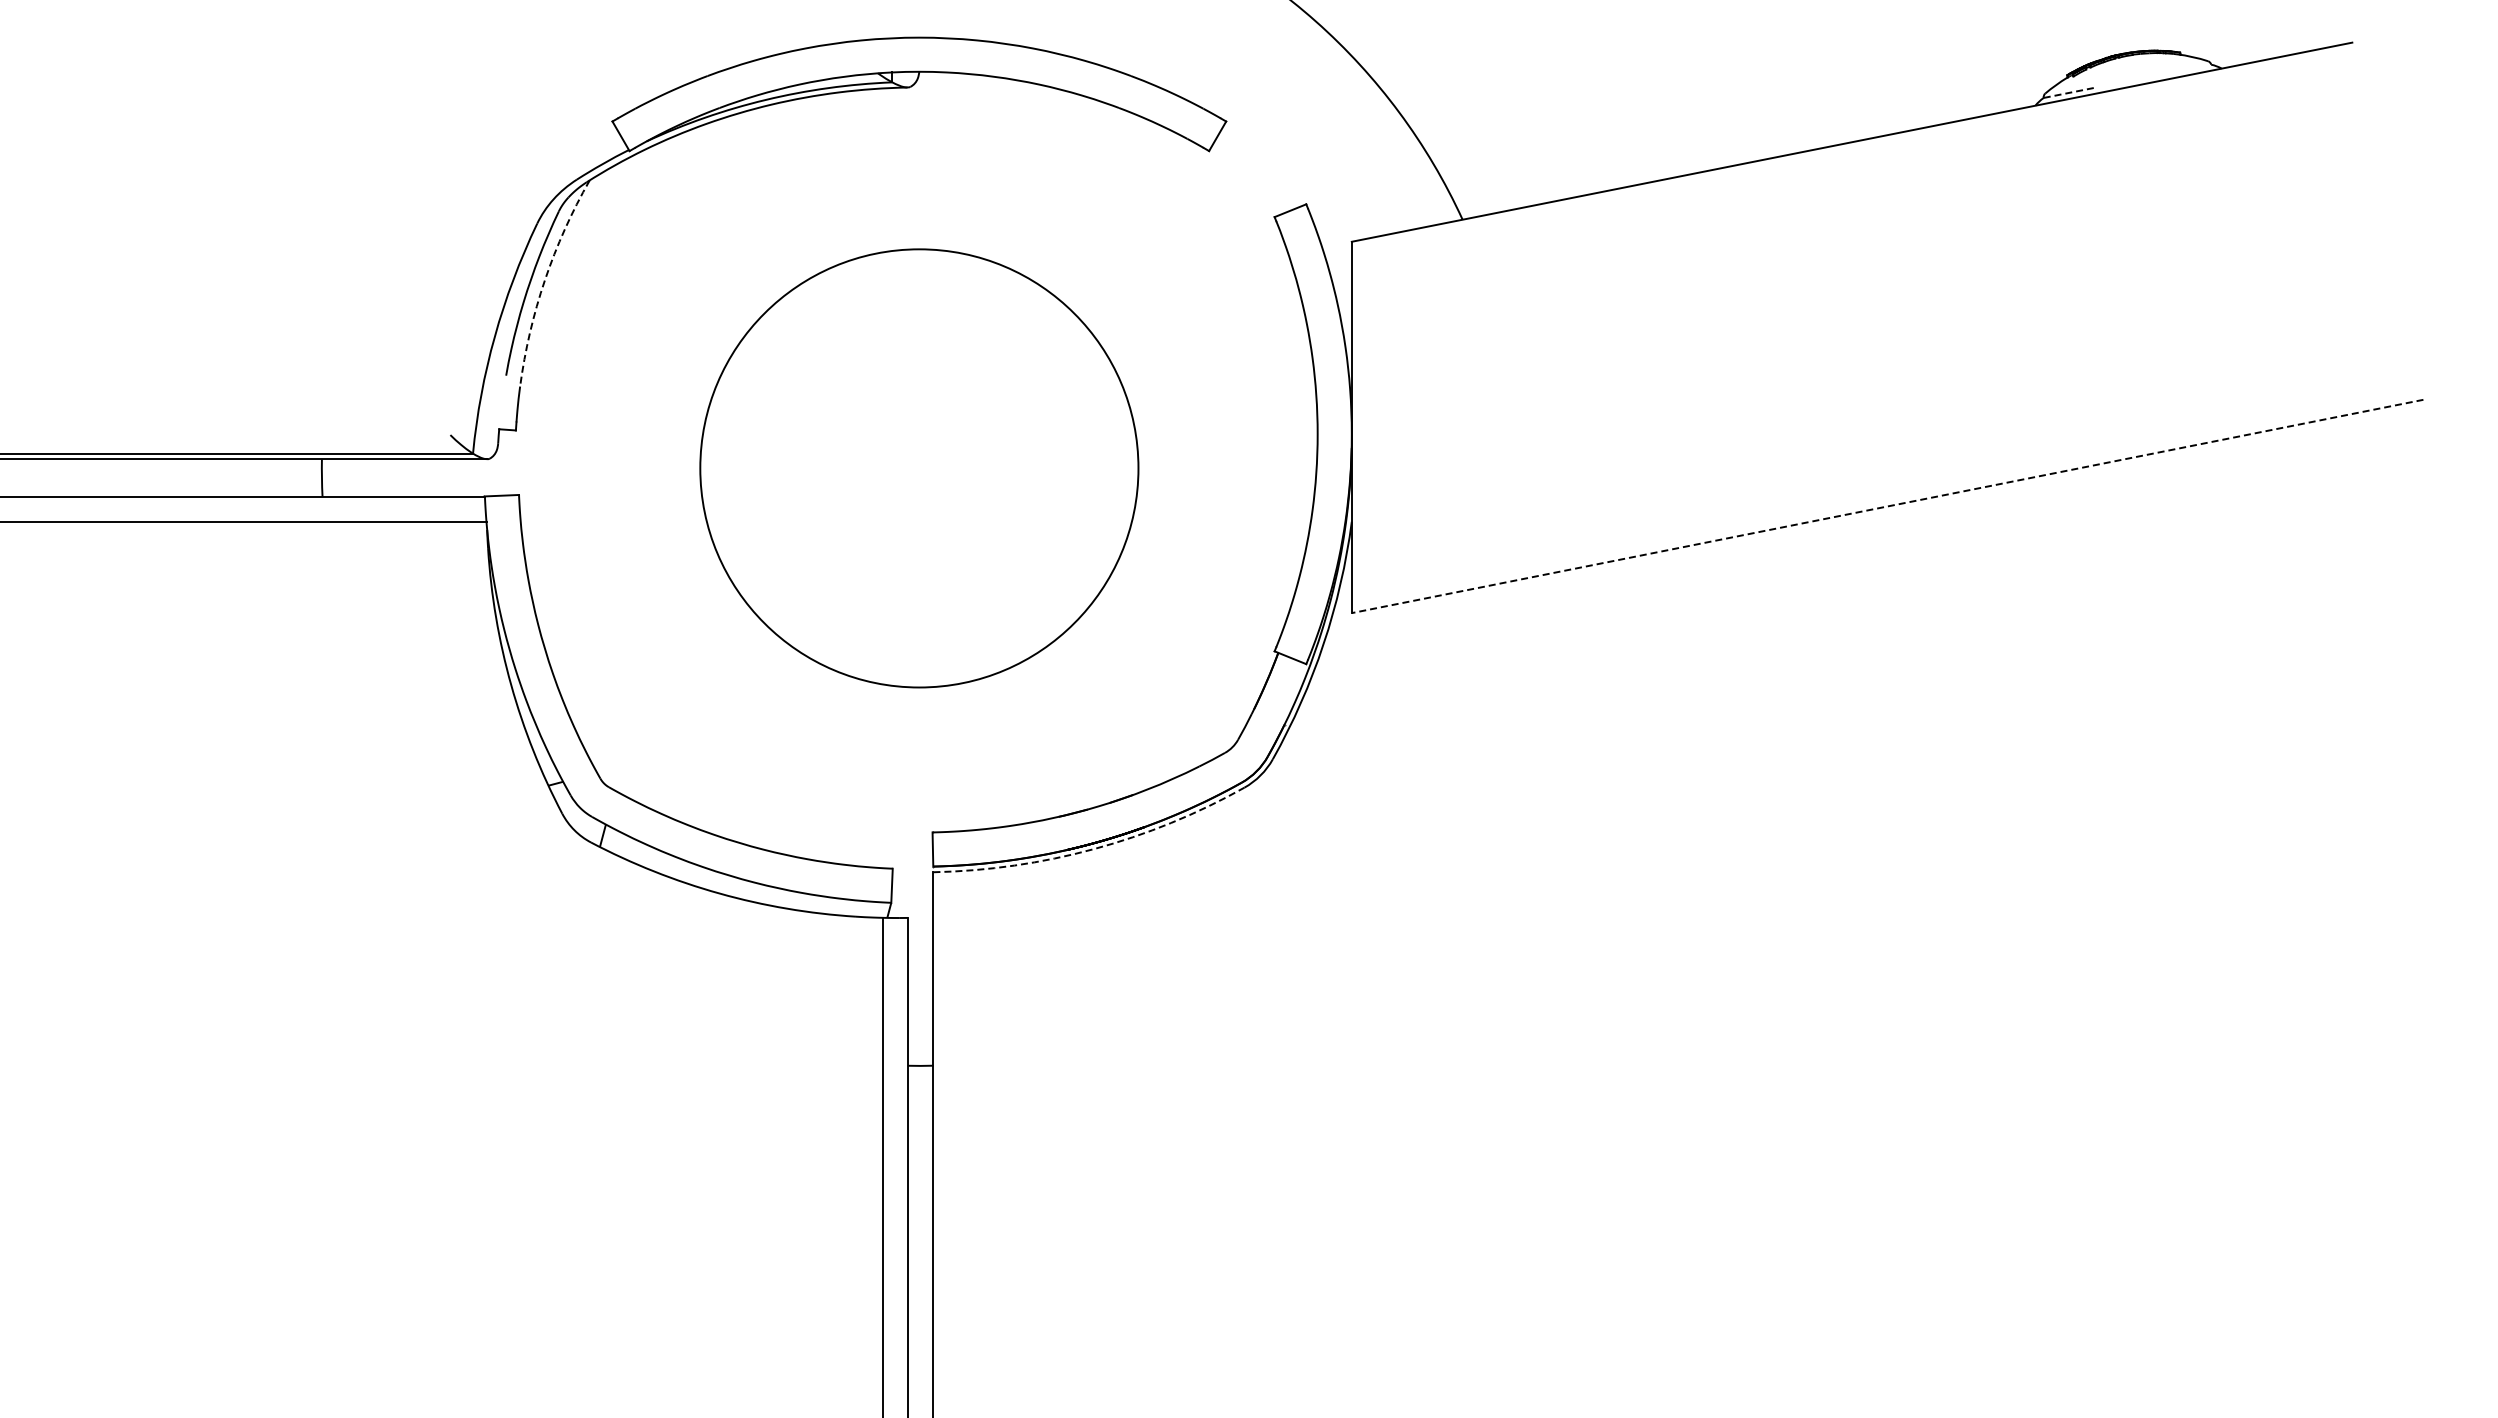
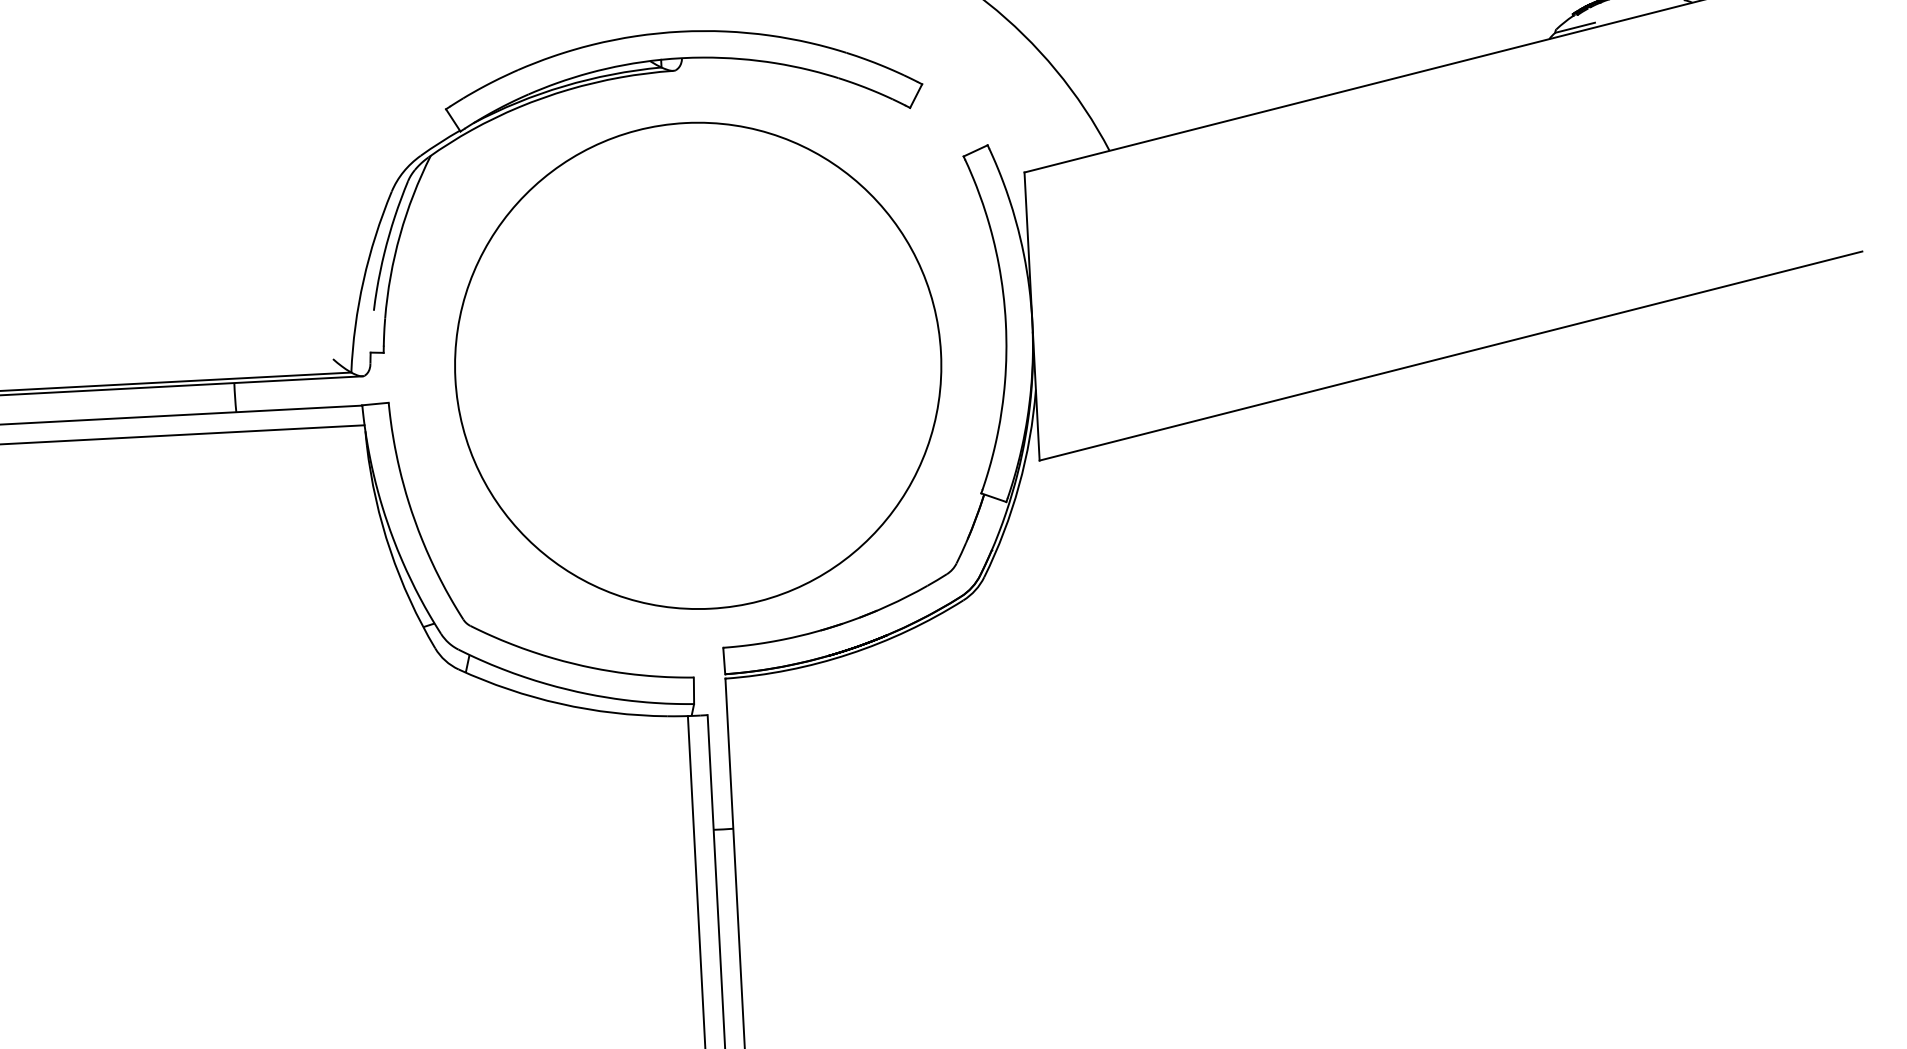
line: (2069, 92) -> (1575, 27), dashed -> solid
arc: (545, 280) -> (400, 235), dashed -> solid
circle: (919, 468) -> (698, 365), size x1.43
line: (1887, 506) -> (1450, 356), dashed -> solid
arc: (1094, 849) -> (849, 654), dashed -> solid

